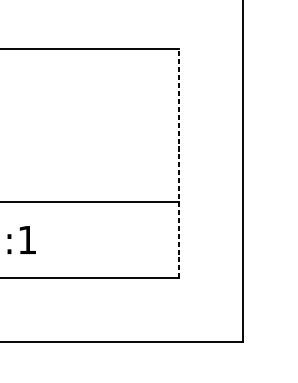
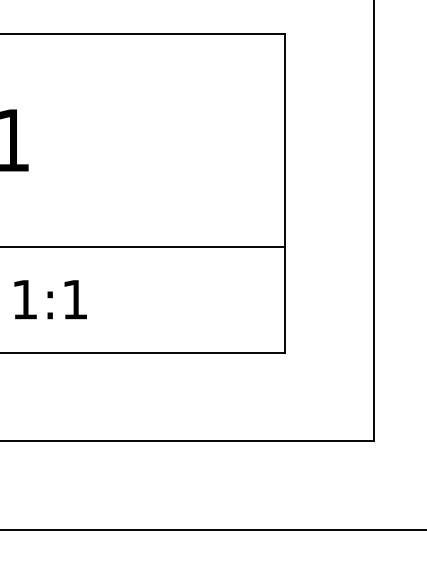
line: (178, 163) -> (285, 193), dashed -> solid

